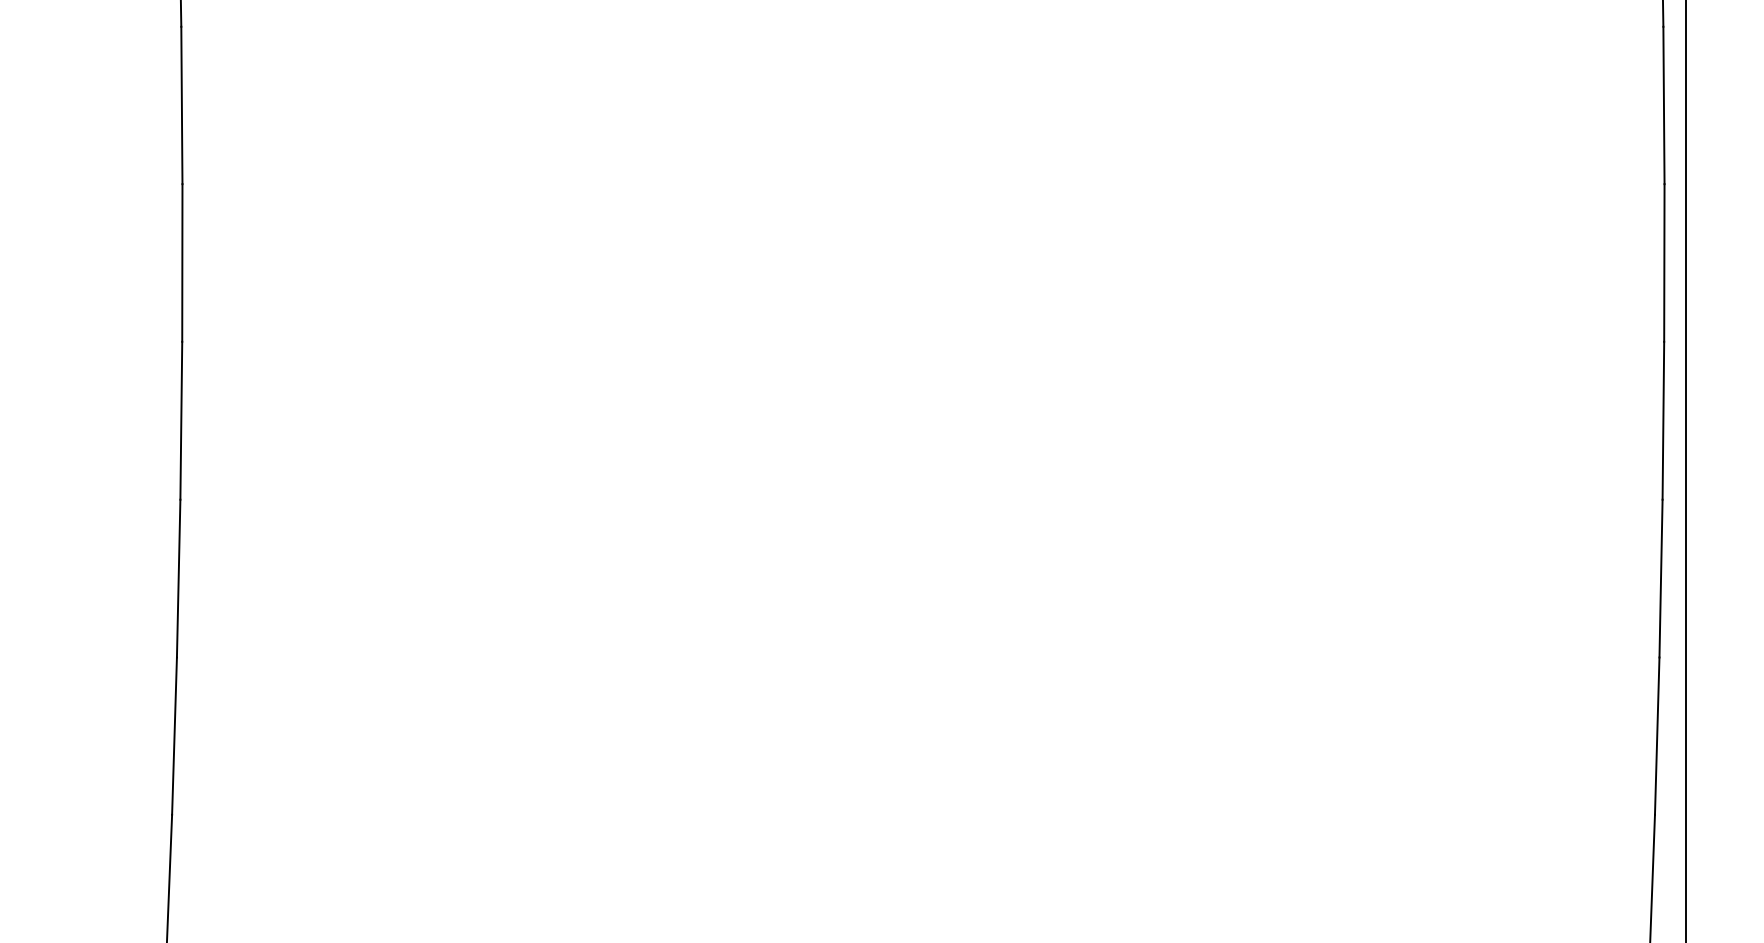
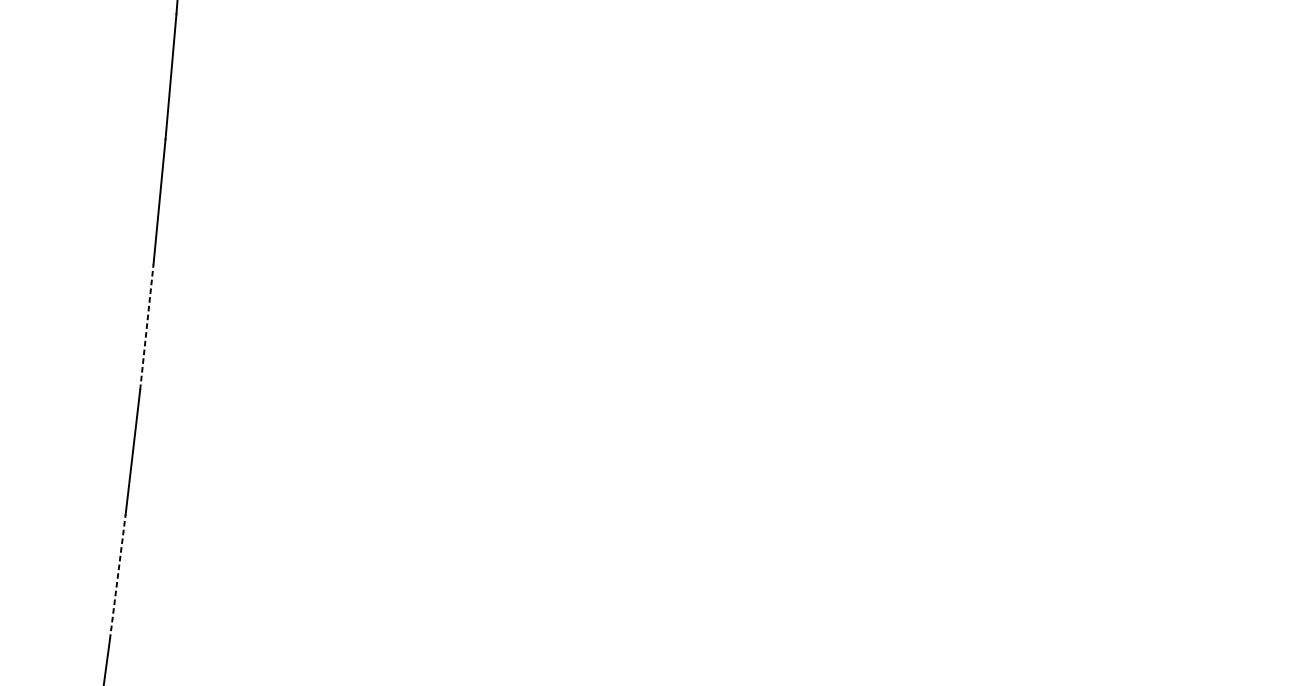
line: (181, 420) -> (147, 327), solid -> dashed
line: (174, 736) -> (117, 577), solid -> dashed

